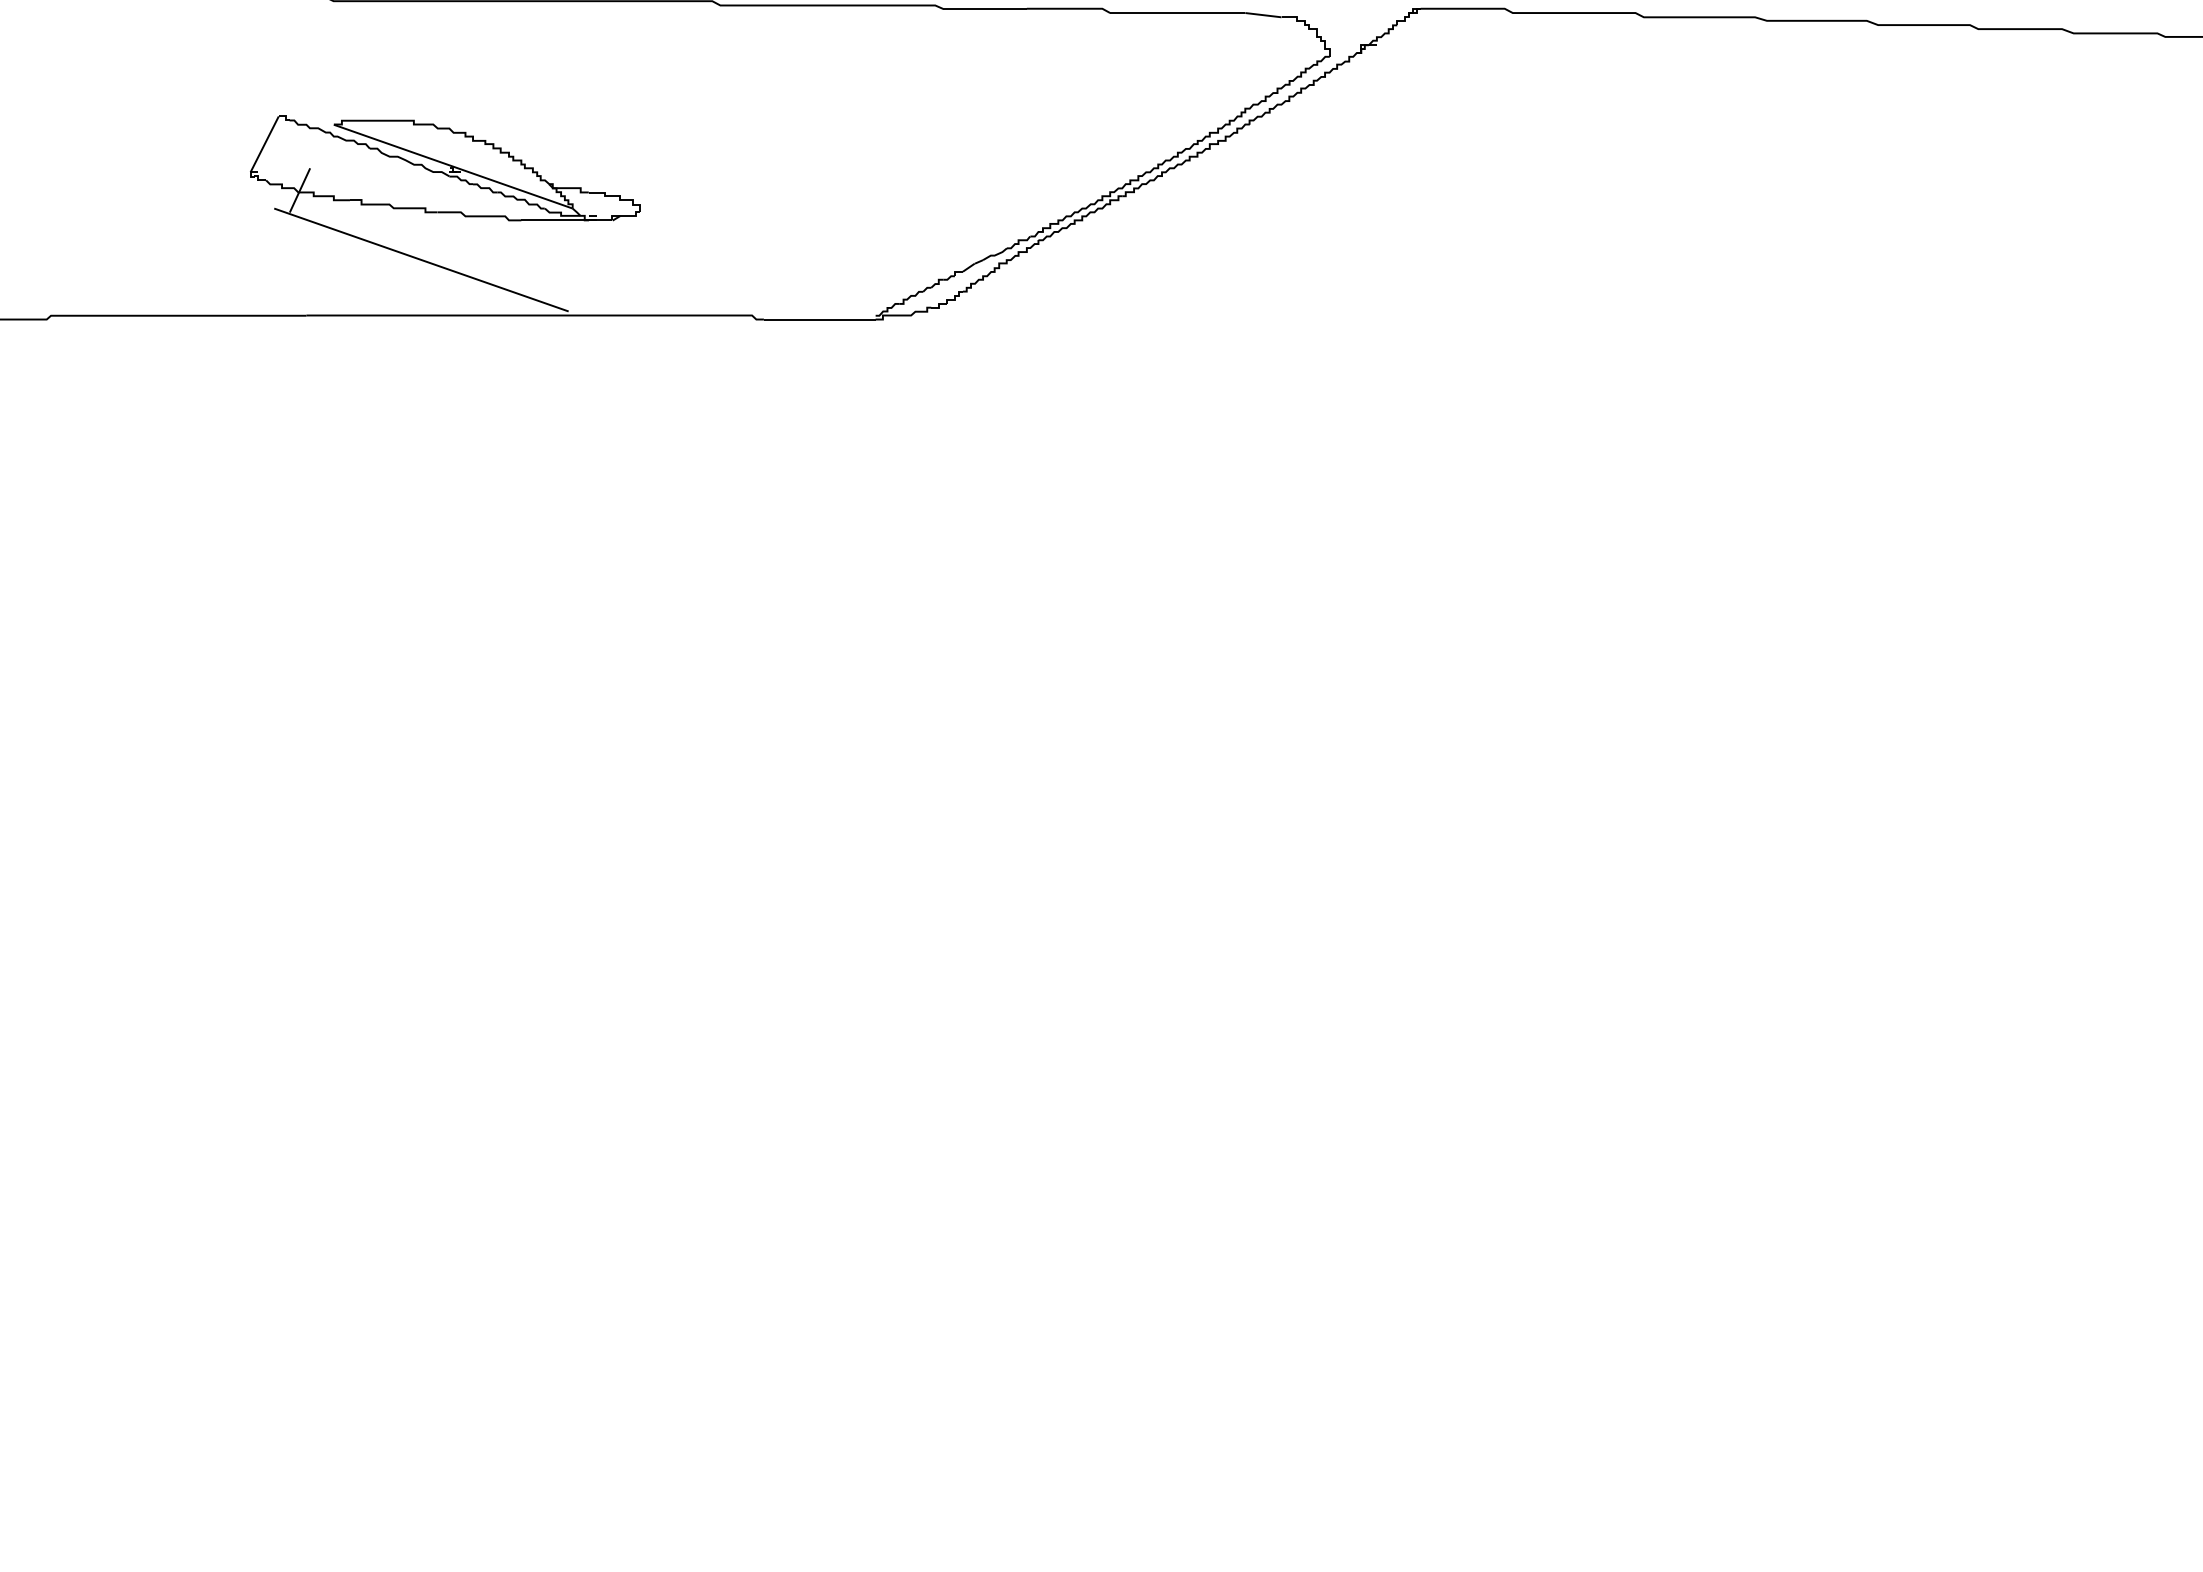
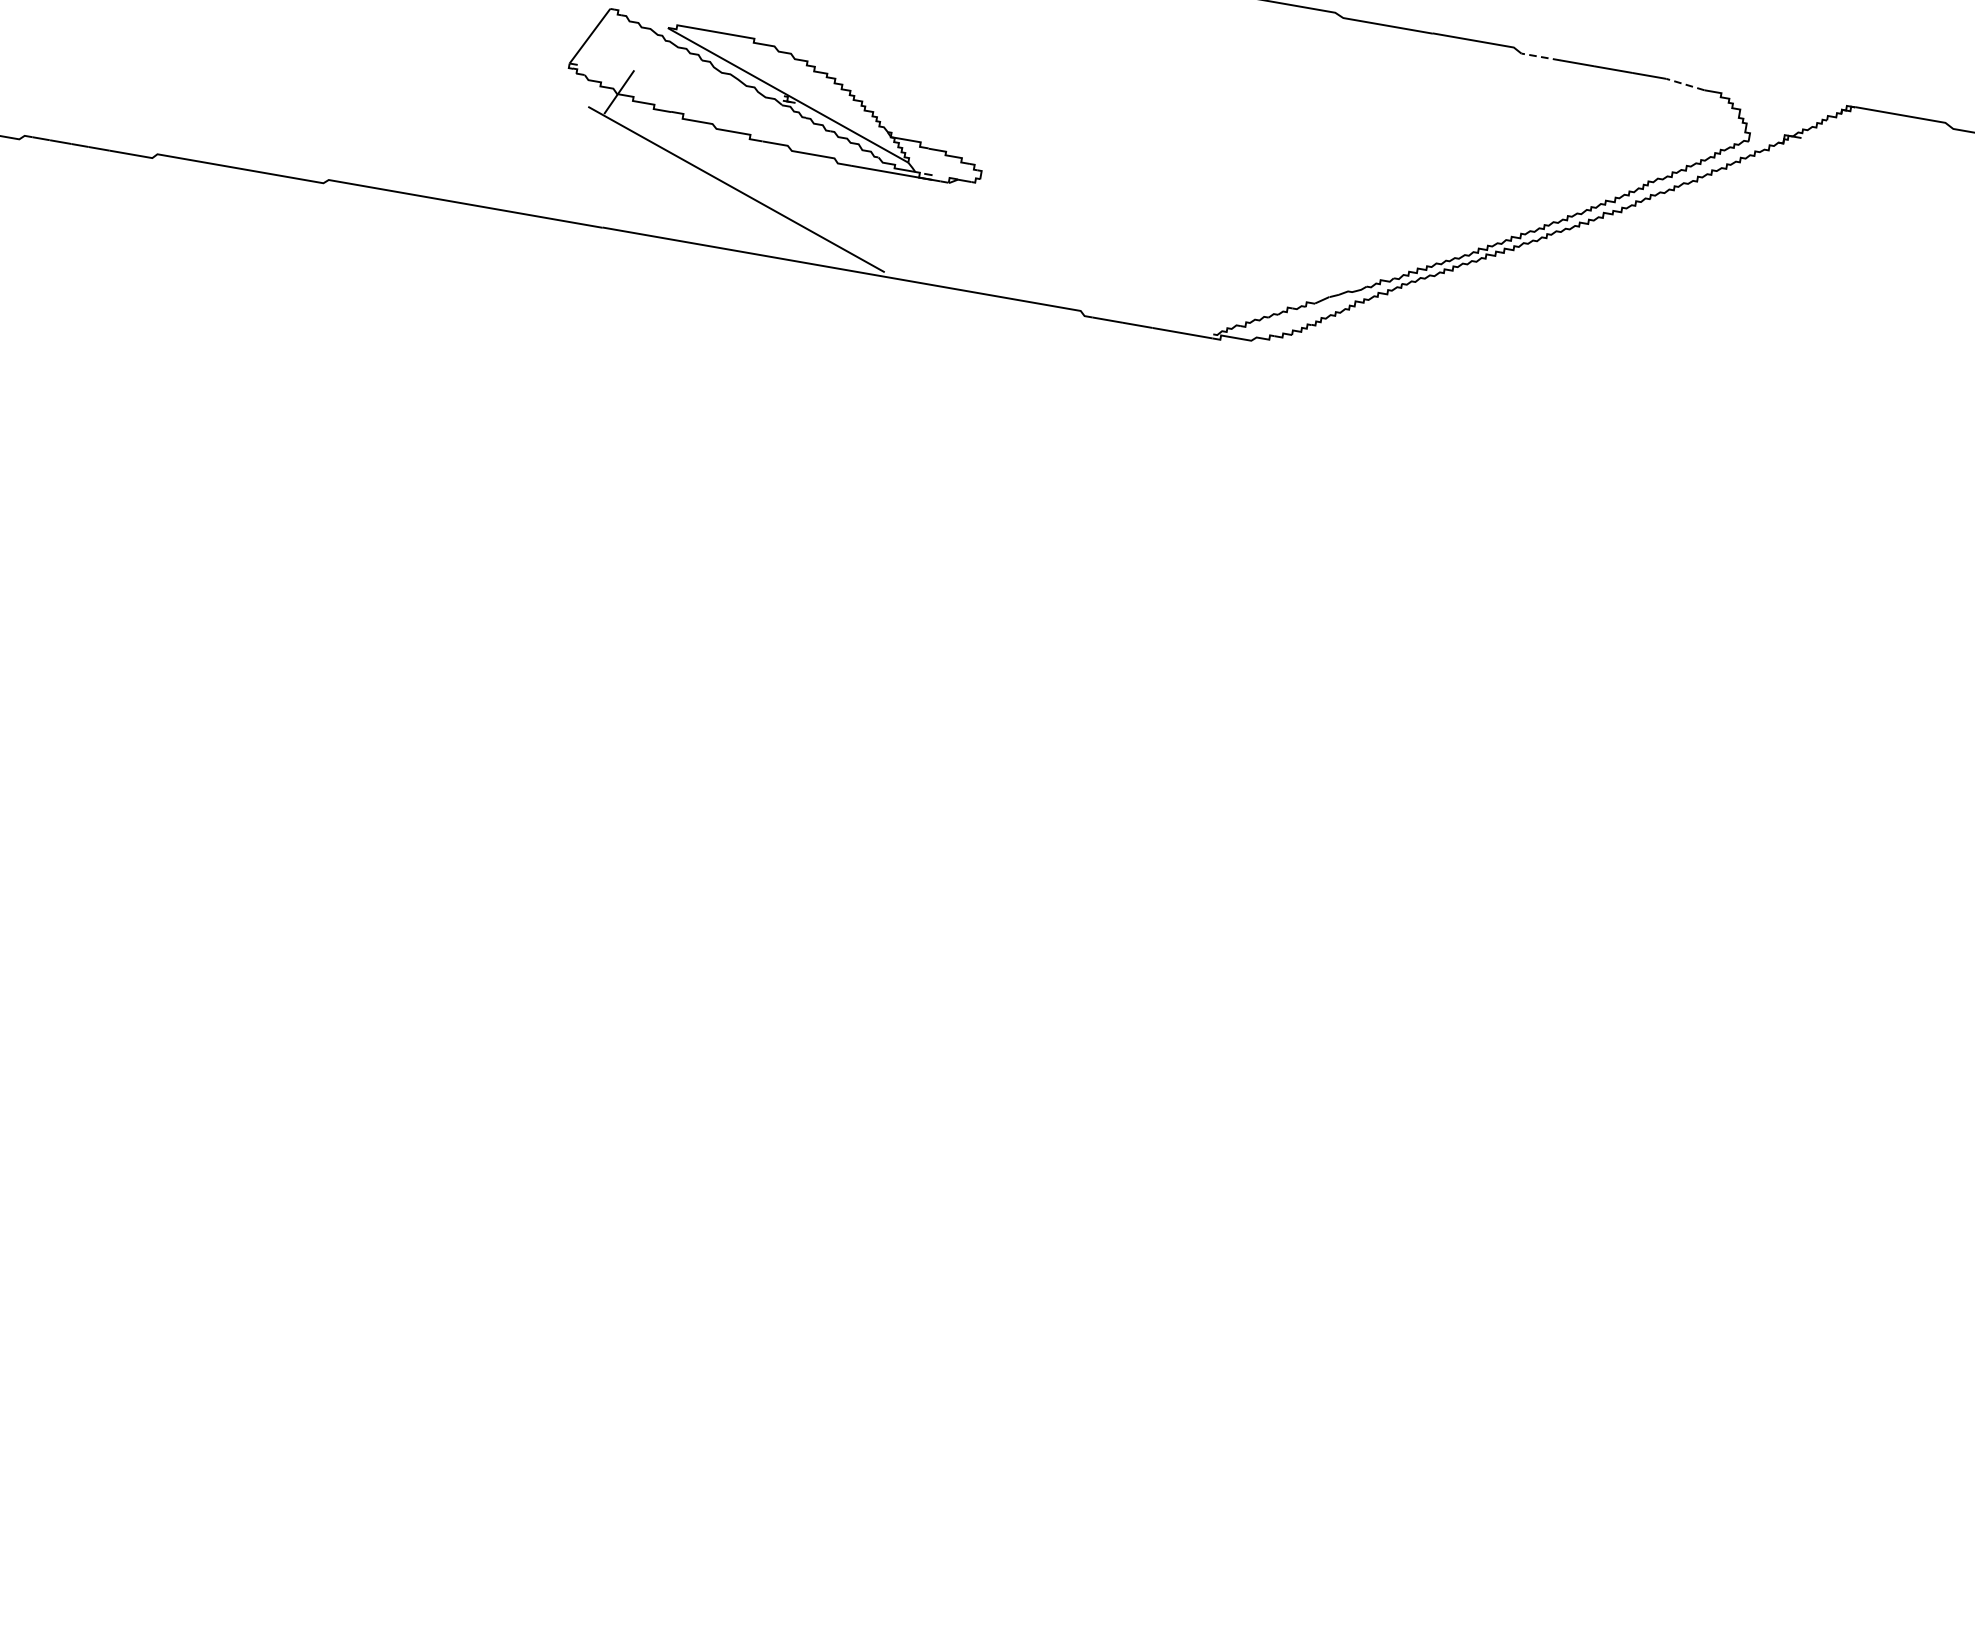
line: (1127, 13) -> (1539, 57), solid -> dashed
line: (1262, 15) -> (1684, 84), solid -> dashed

